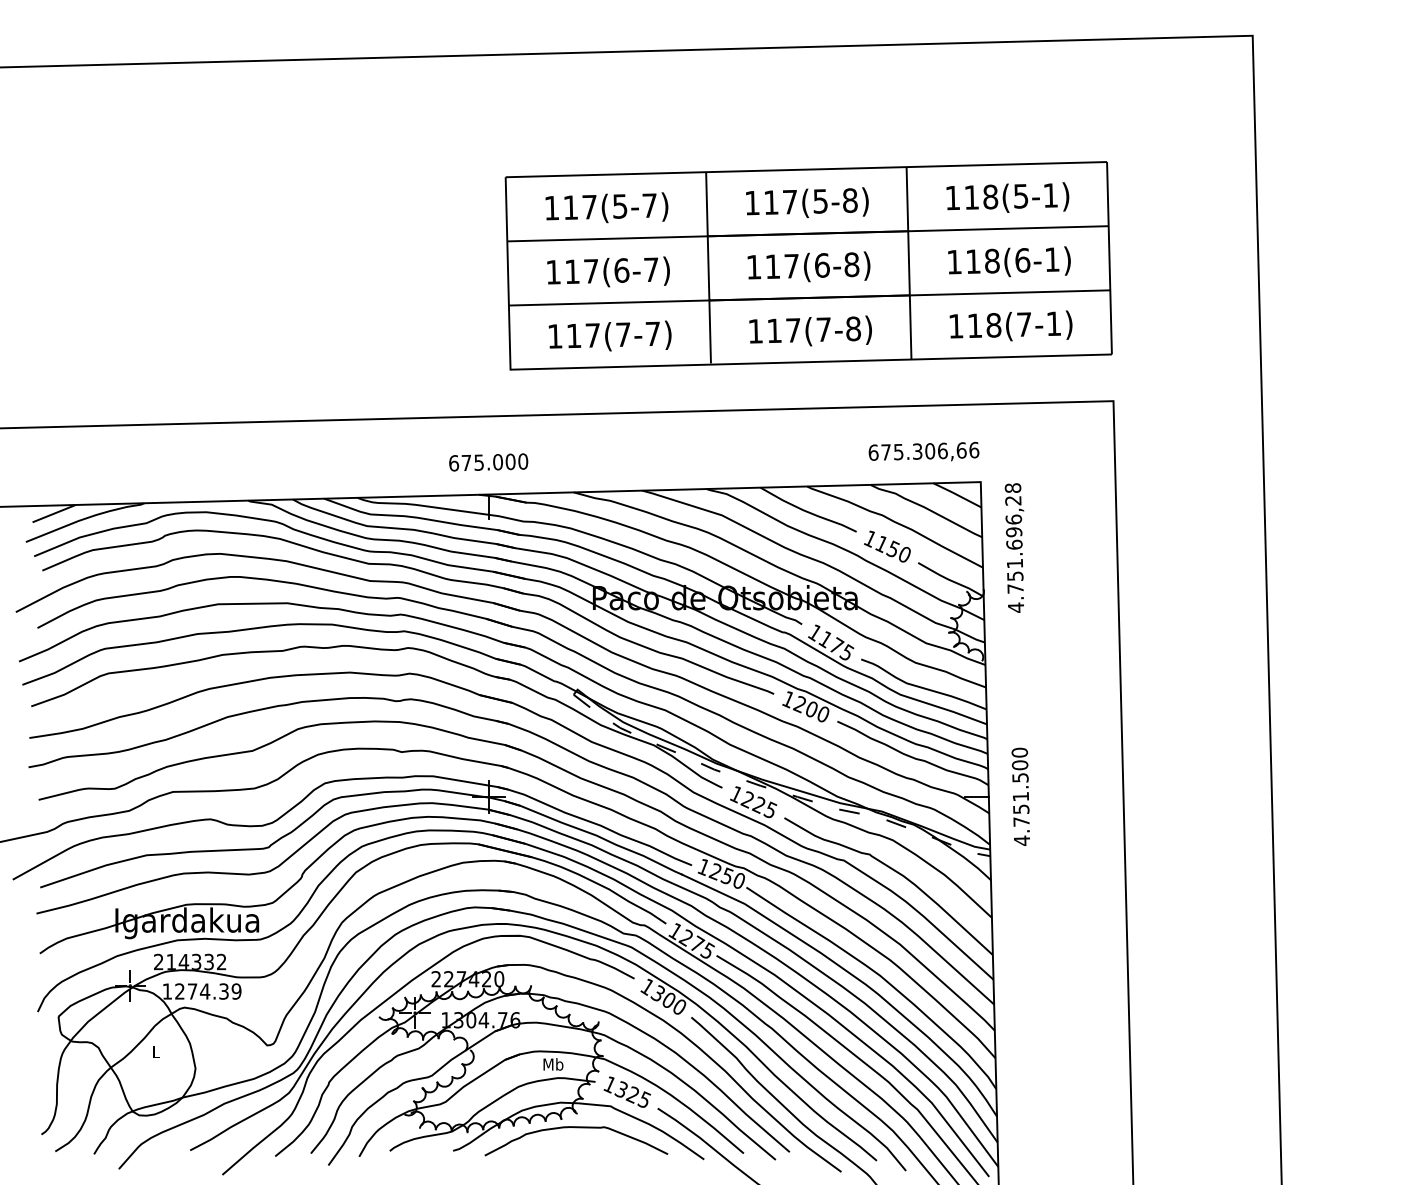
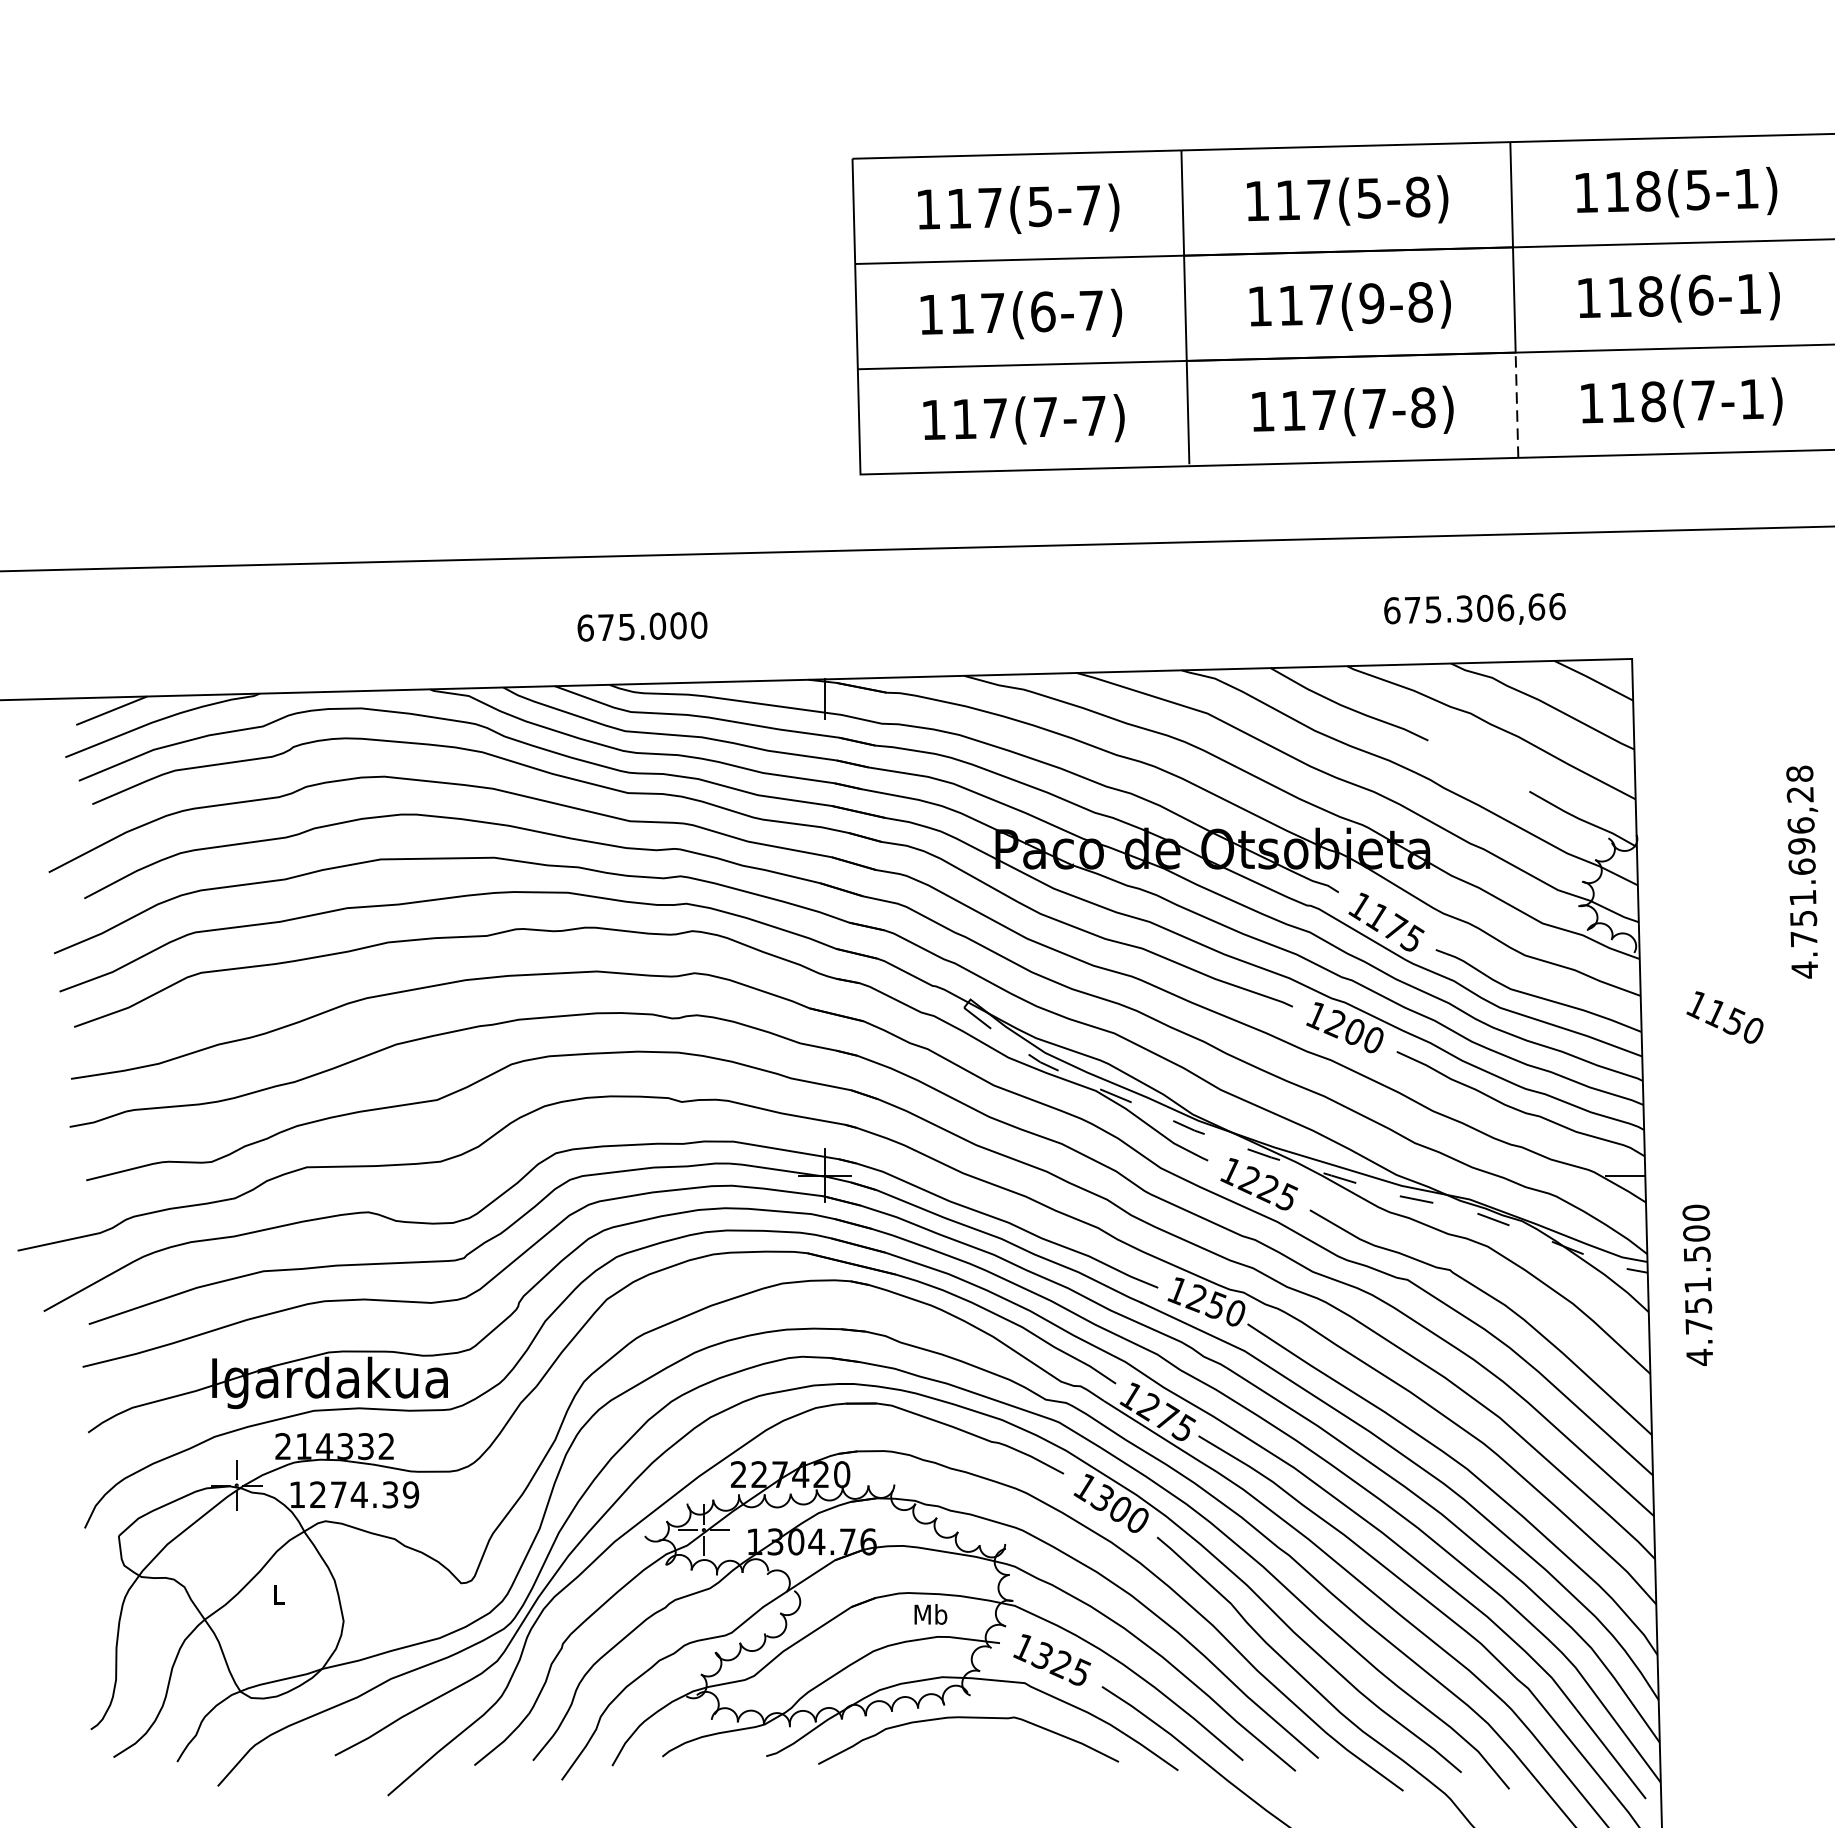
text: (821, 265) -> (1370, 303), 117(6-8) -> 117(9-8)
line: (910, 326) -> (1516, 403), solid -> dashed
text: (923, 451) -> (1474, 608), moved
text: (488, 462) -> (642, 626), moved
text: (887, 546) -> (1725, 1017), moved
text: (1014, 547) -> (1802, 871), moved
text: (1020, 796) -> (1697, 1284), moved

